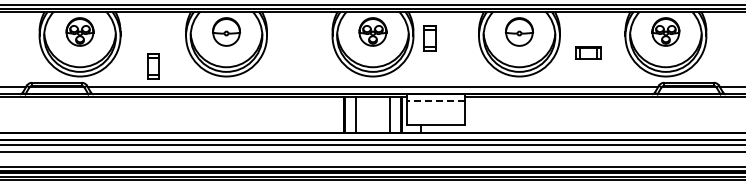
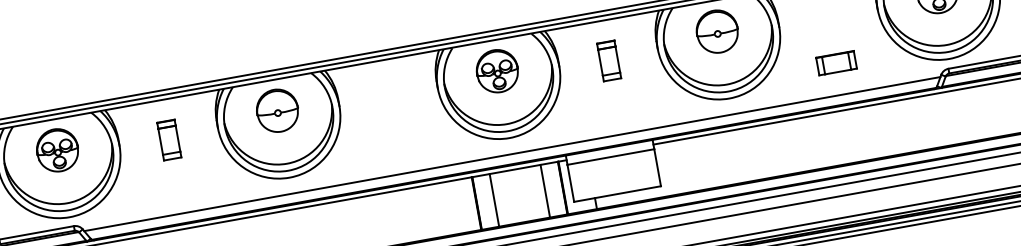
part: (429, 38) -> (608, 61), moved
part: (588, 52) -> (836, 62), moved
part: (153, 66) -> (169, 140), moved
line: (436, 100) -> (611, 156), dashed -> solid

